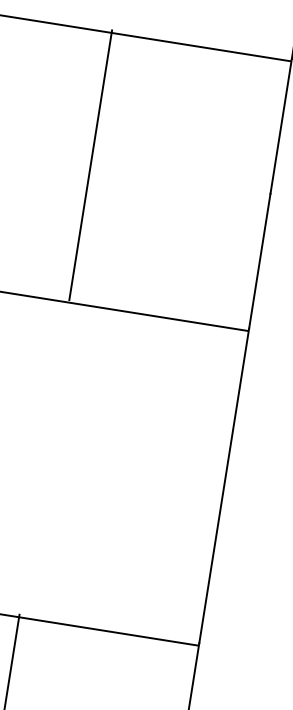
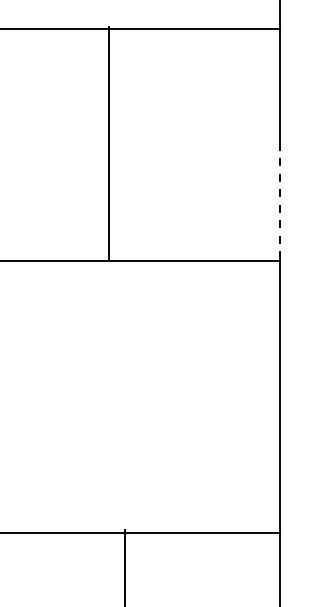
line: (90, 164) -> (108, 142), moved
line: (260, 260) -> (280, 200), solid -> dashed

